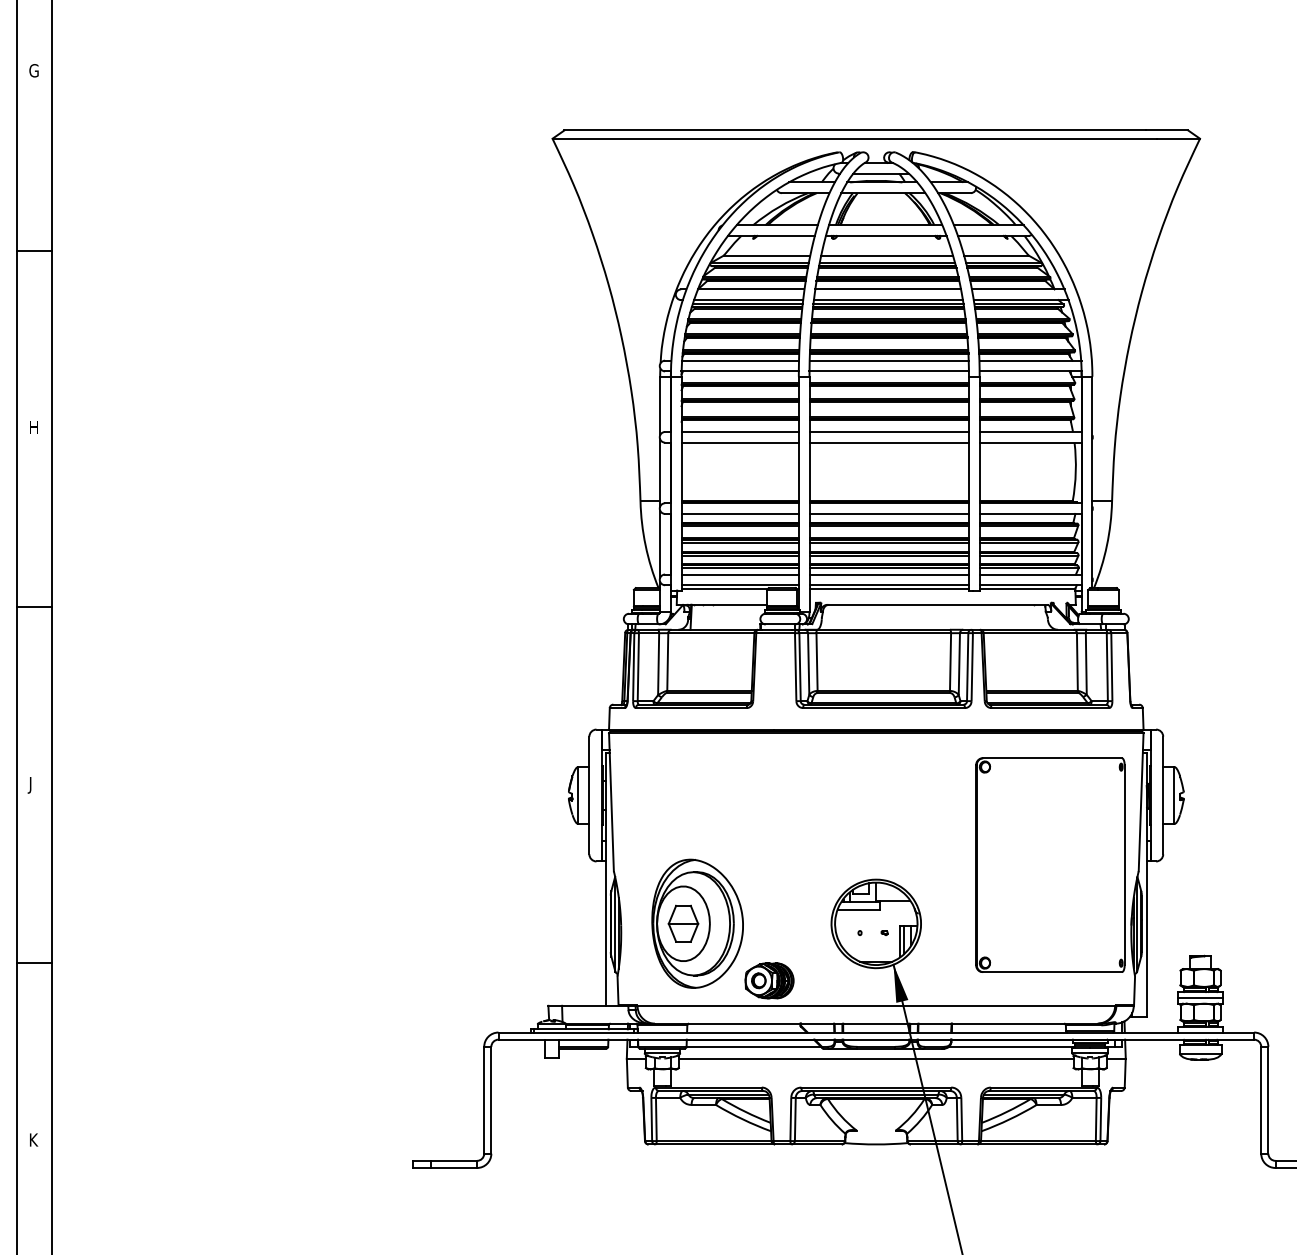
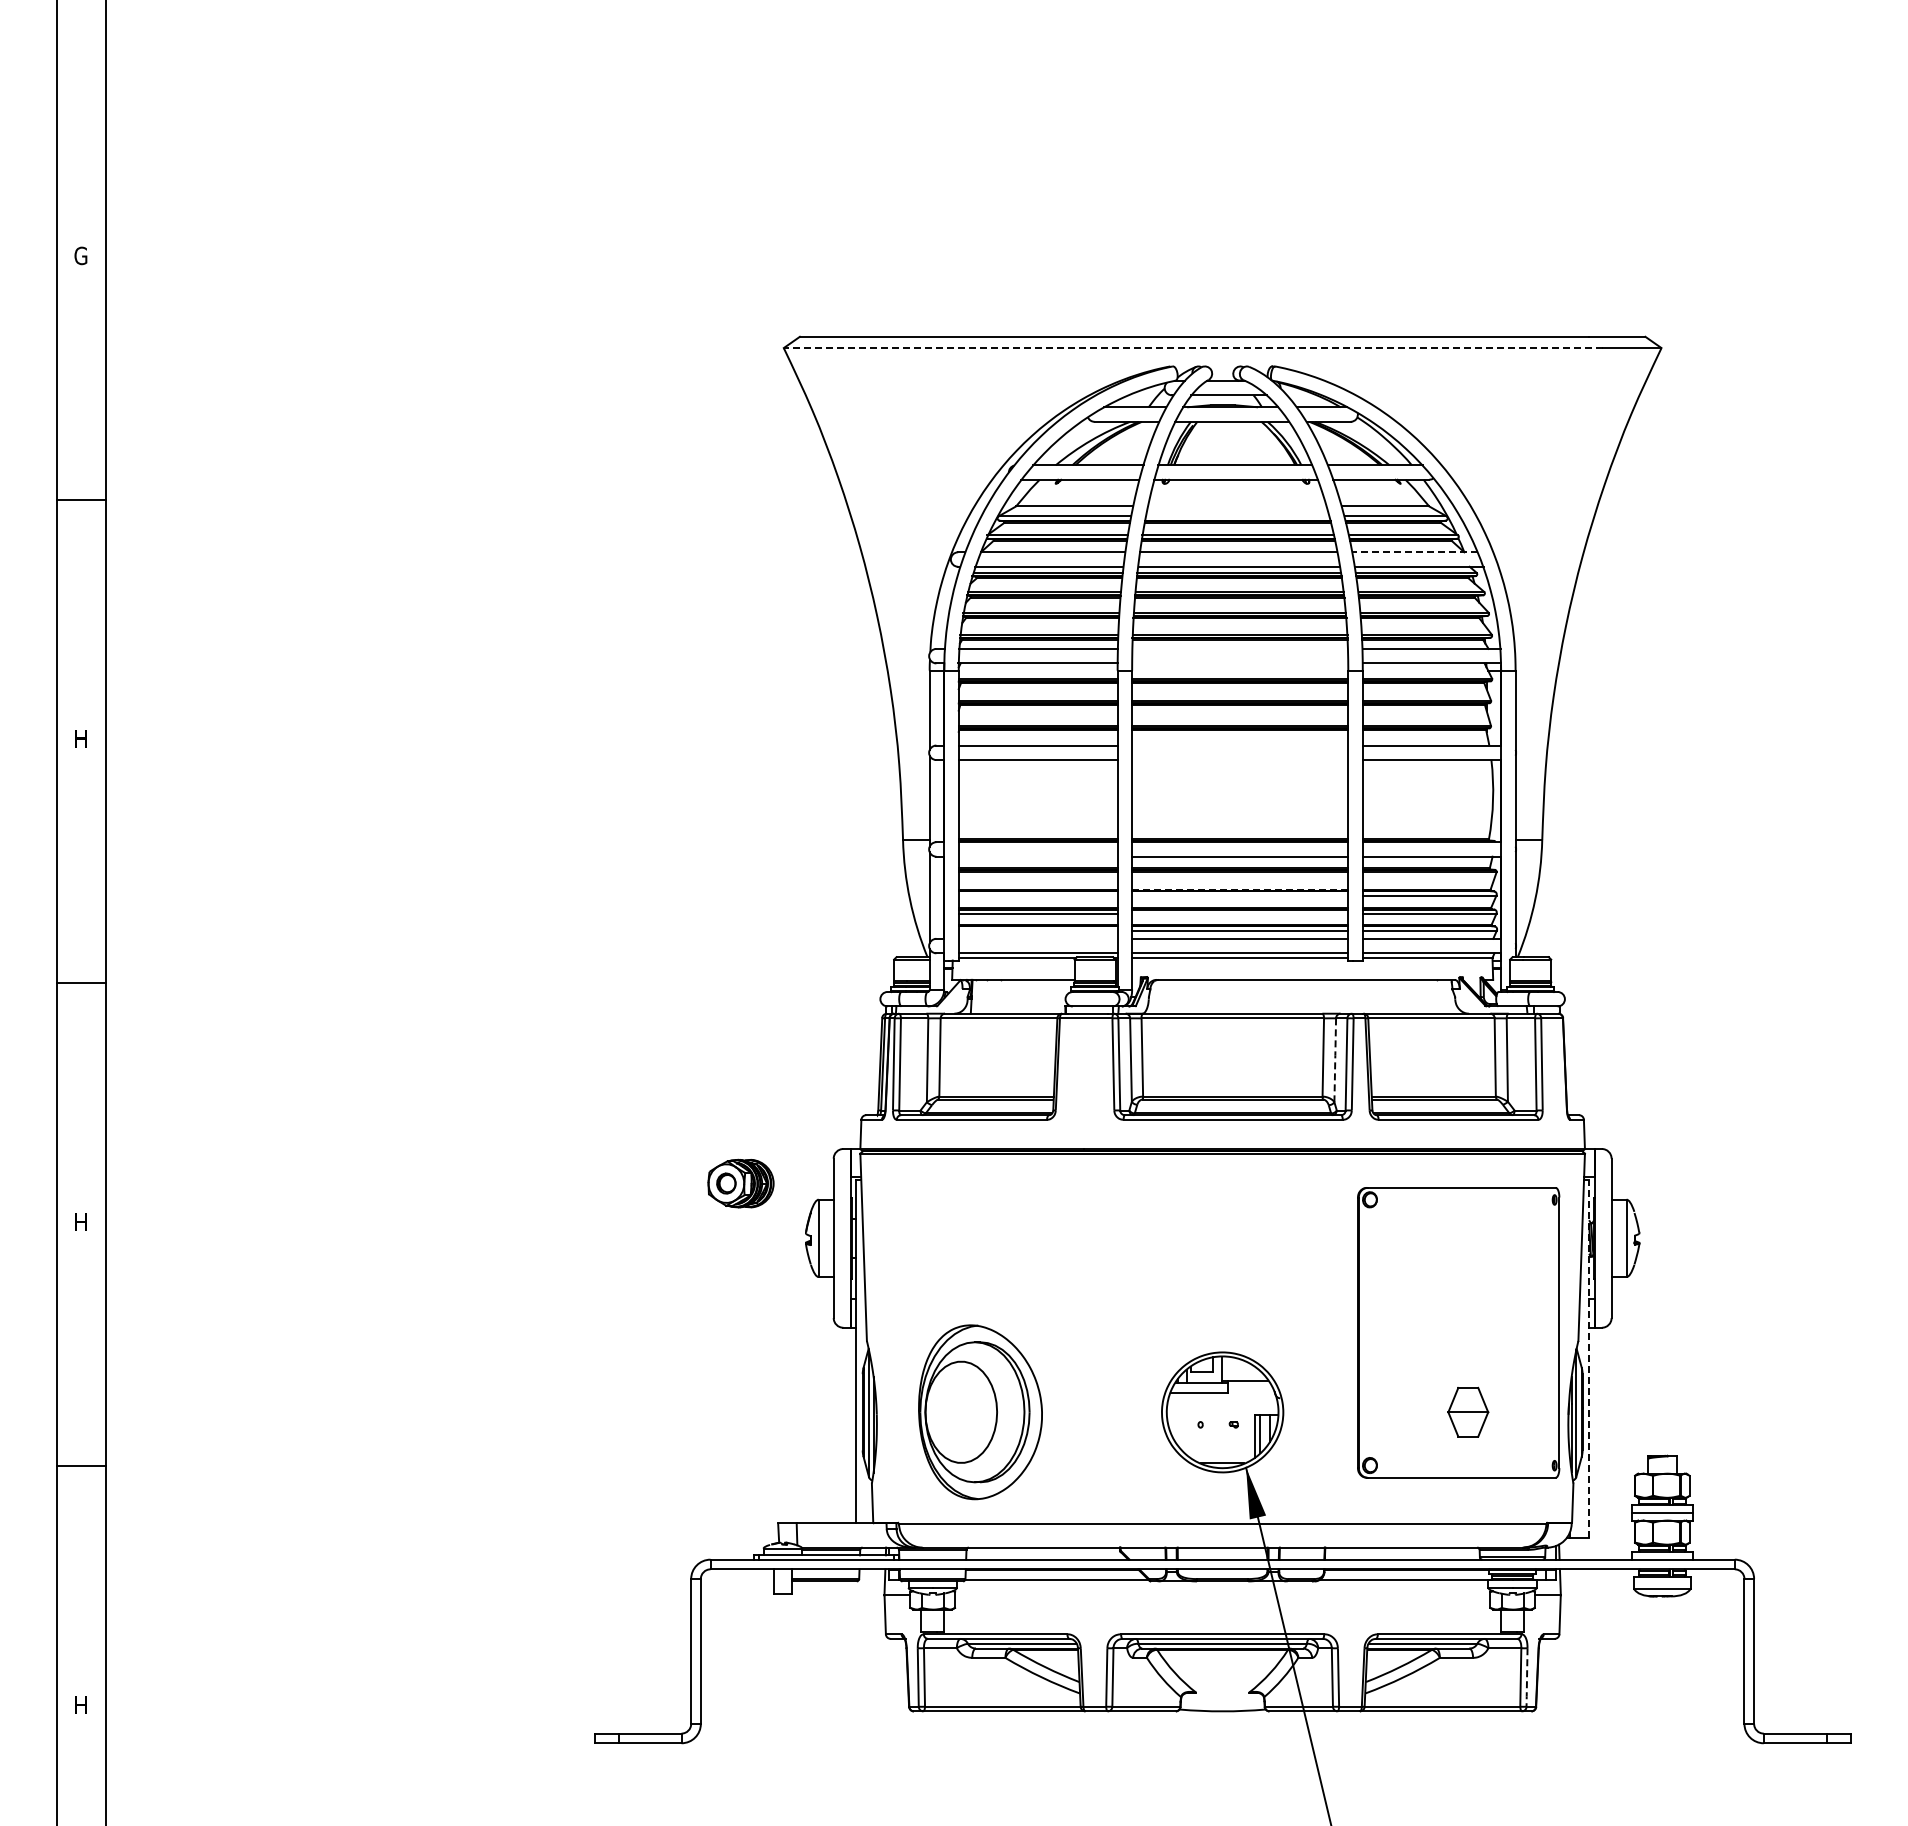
line: (854, 139) -> (1192, 348), solid -> dashed
line: (887, 255) -> (1237, 506), removed
line: (887, 262) -> (1237, 516), removed
line: (1018, 289) -> (1415, 552), solid -> dashed
line: (889, 360) -> (1240, 648), removed
line: (889, 371) -> (1240, 663), removed
line: (889, 431) -> (1240, 745), removed
line: (889, 442) -> (1240, 760), removed
line: (739, 513) -> (1037, 856), removed
line: (888, 538) -> (1239, 889), solid -> dashed
line: (739, 542) -> (1037, 895), removed
line: (889, 542) -> (1240, 895), removed
line: (889, 555) -> (1240, 913), removed
line: (739, 568) -> (1037, 930), removed
line: (739, 574) -> (1037, 938), removed
line: (959, 663) -> (1335, 1059), solid -> dashed
text: (32, 785) -> (79, 1224), J -> H
line: (1146, 884) -> (1589, 1359), solid -> dashed
part: (683, 923) -> (1468, 1411), moved
part: (769, 980) -> (740, 1183), moved
line: (876, 1058) -> (1222, 1595), removed
line: (1101, 1119) -> (1527, 1677), solid -> dashed
text: (33, 1140) -> (80, 1705), K -> H

